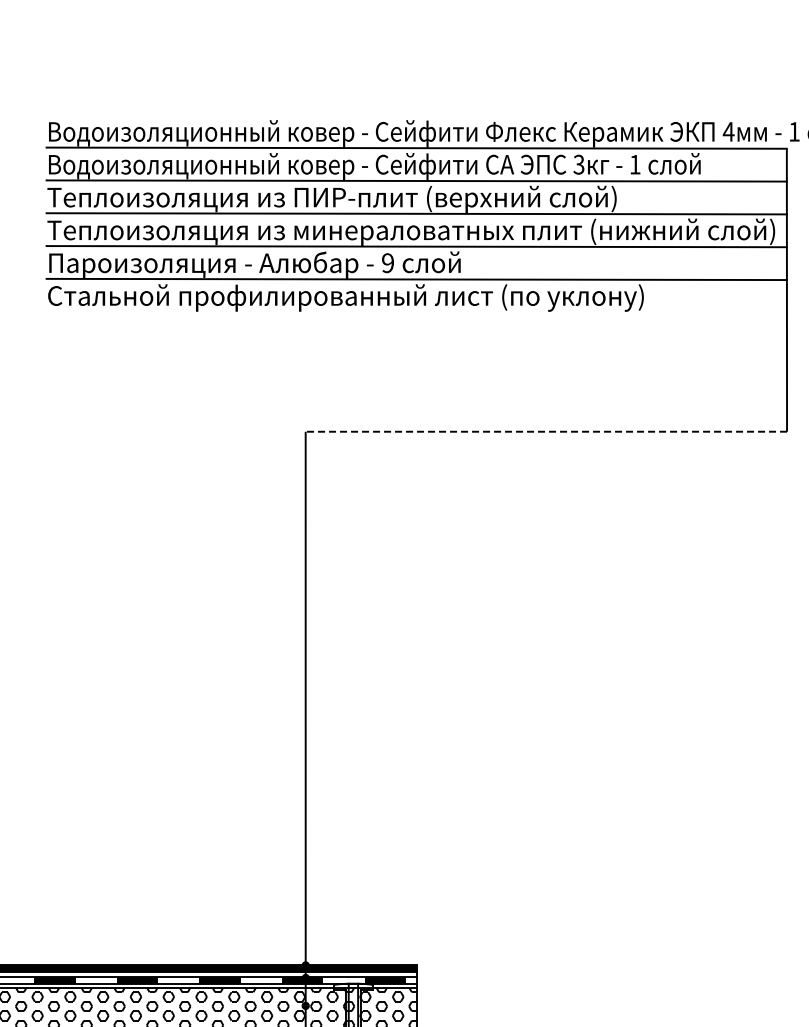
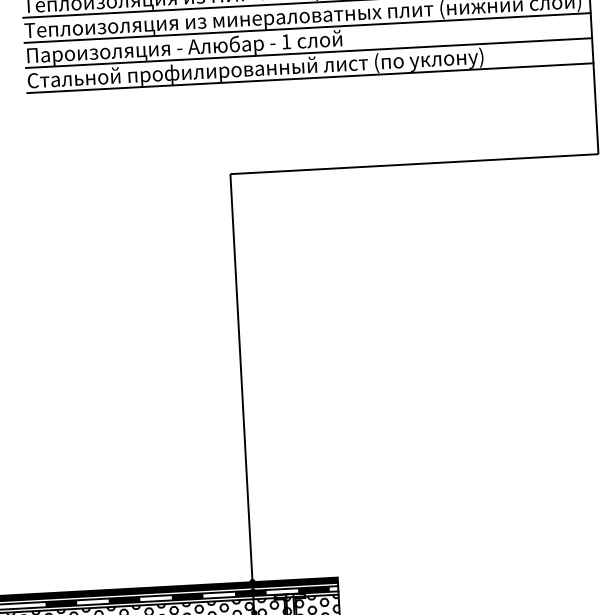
text: (387, 263) -> (286, 42), 9 -> 1
line: (416, 311) -> (310, 77), added
line: (546, 431) -> (414, 163), dashed -> solid

